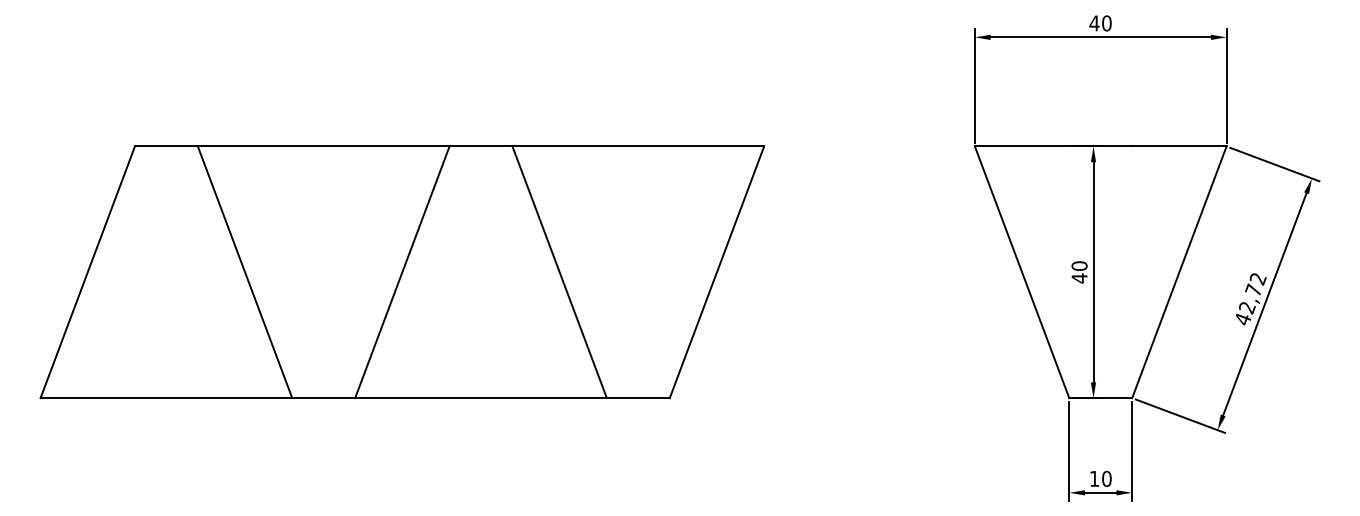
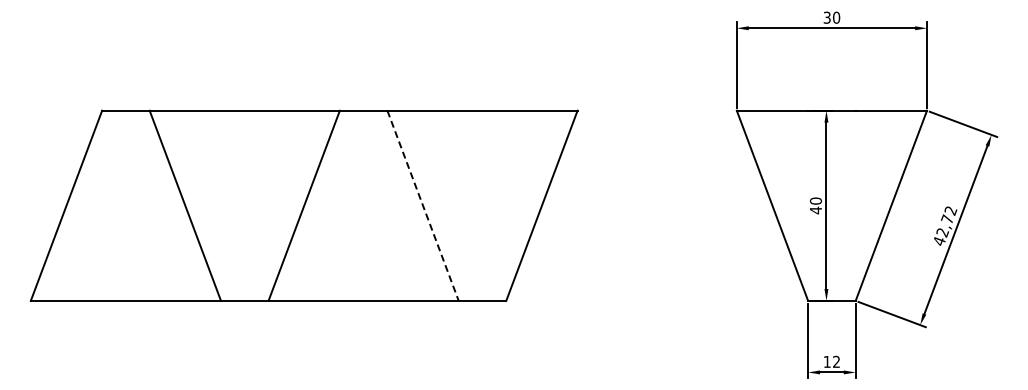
text: (1094, 23) -> (827, 17), 40 -> 30
line: (560, 271) -> (423, 205), solid -> dashed
text: (1106, 478) -> (836, 361), 10 -> 12

